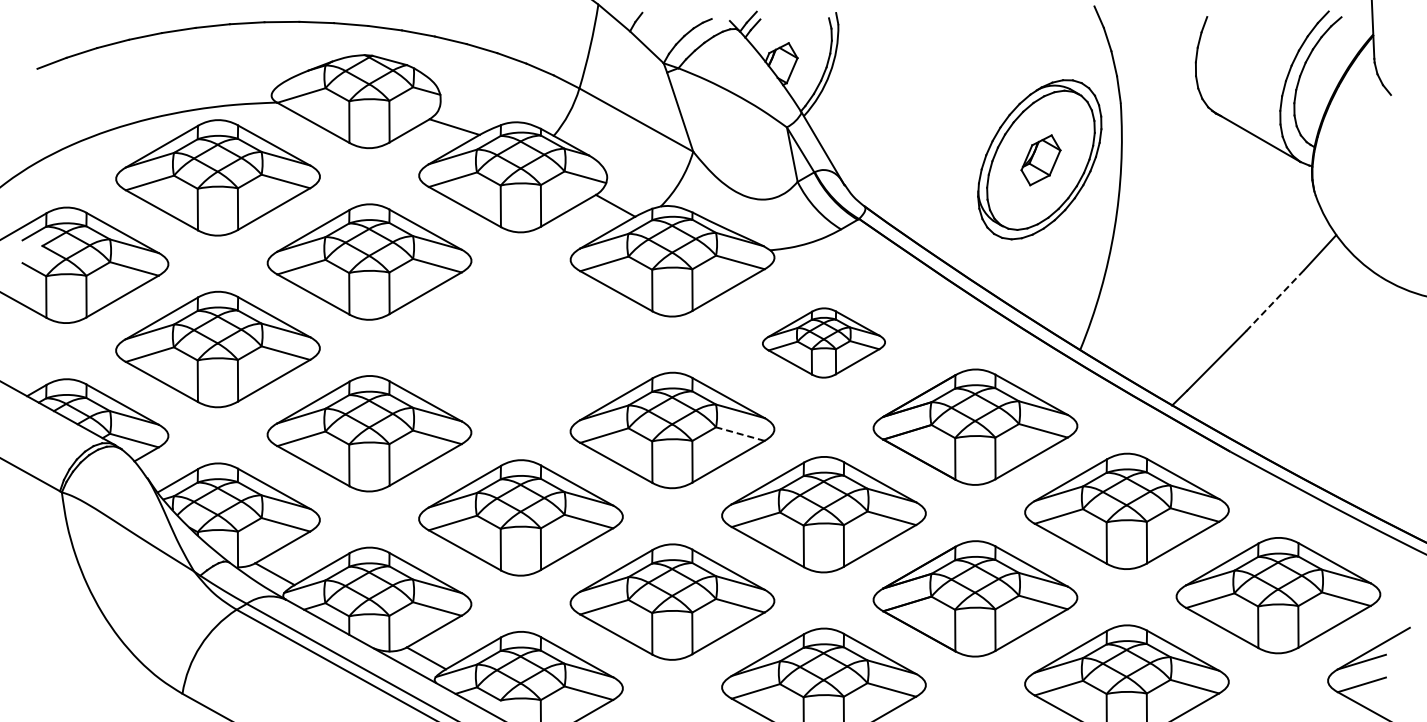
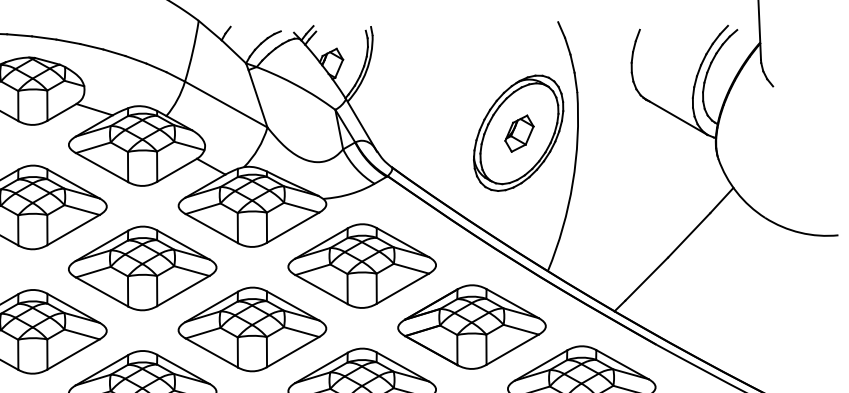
line: (1275, 300) -> (689, 235), dashed -> solid
part: (823, 342) -> (361, 265), size x1.67
part: (520, 345) -> (142, 267), added
line: (739, 433) -> (301, 331), dashed -> solid

